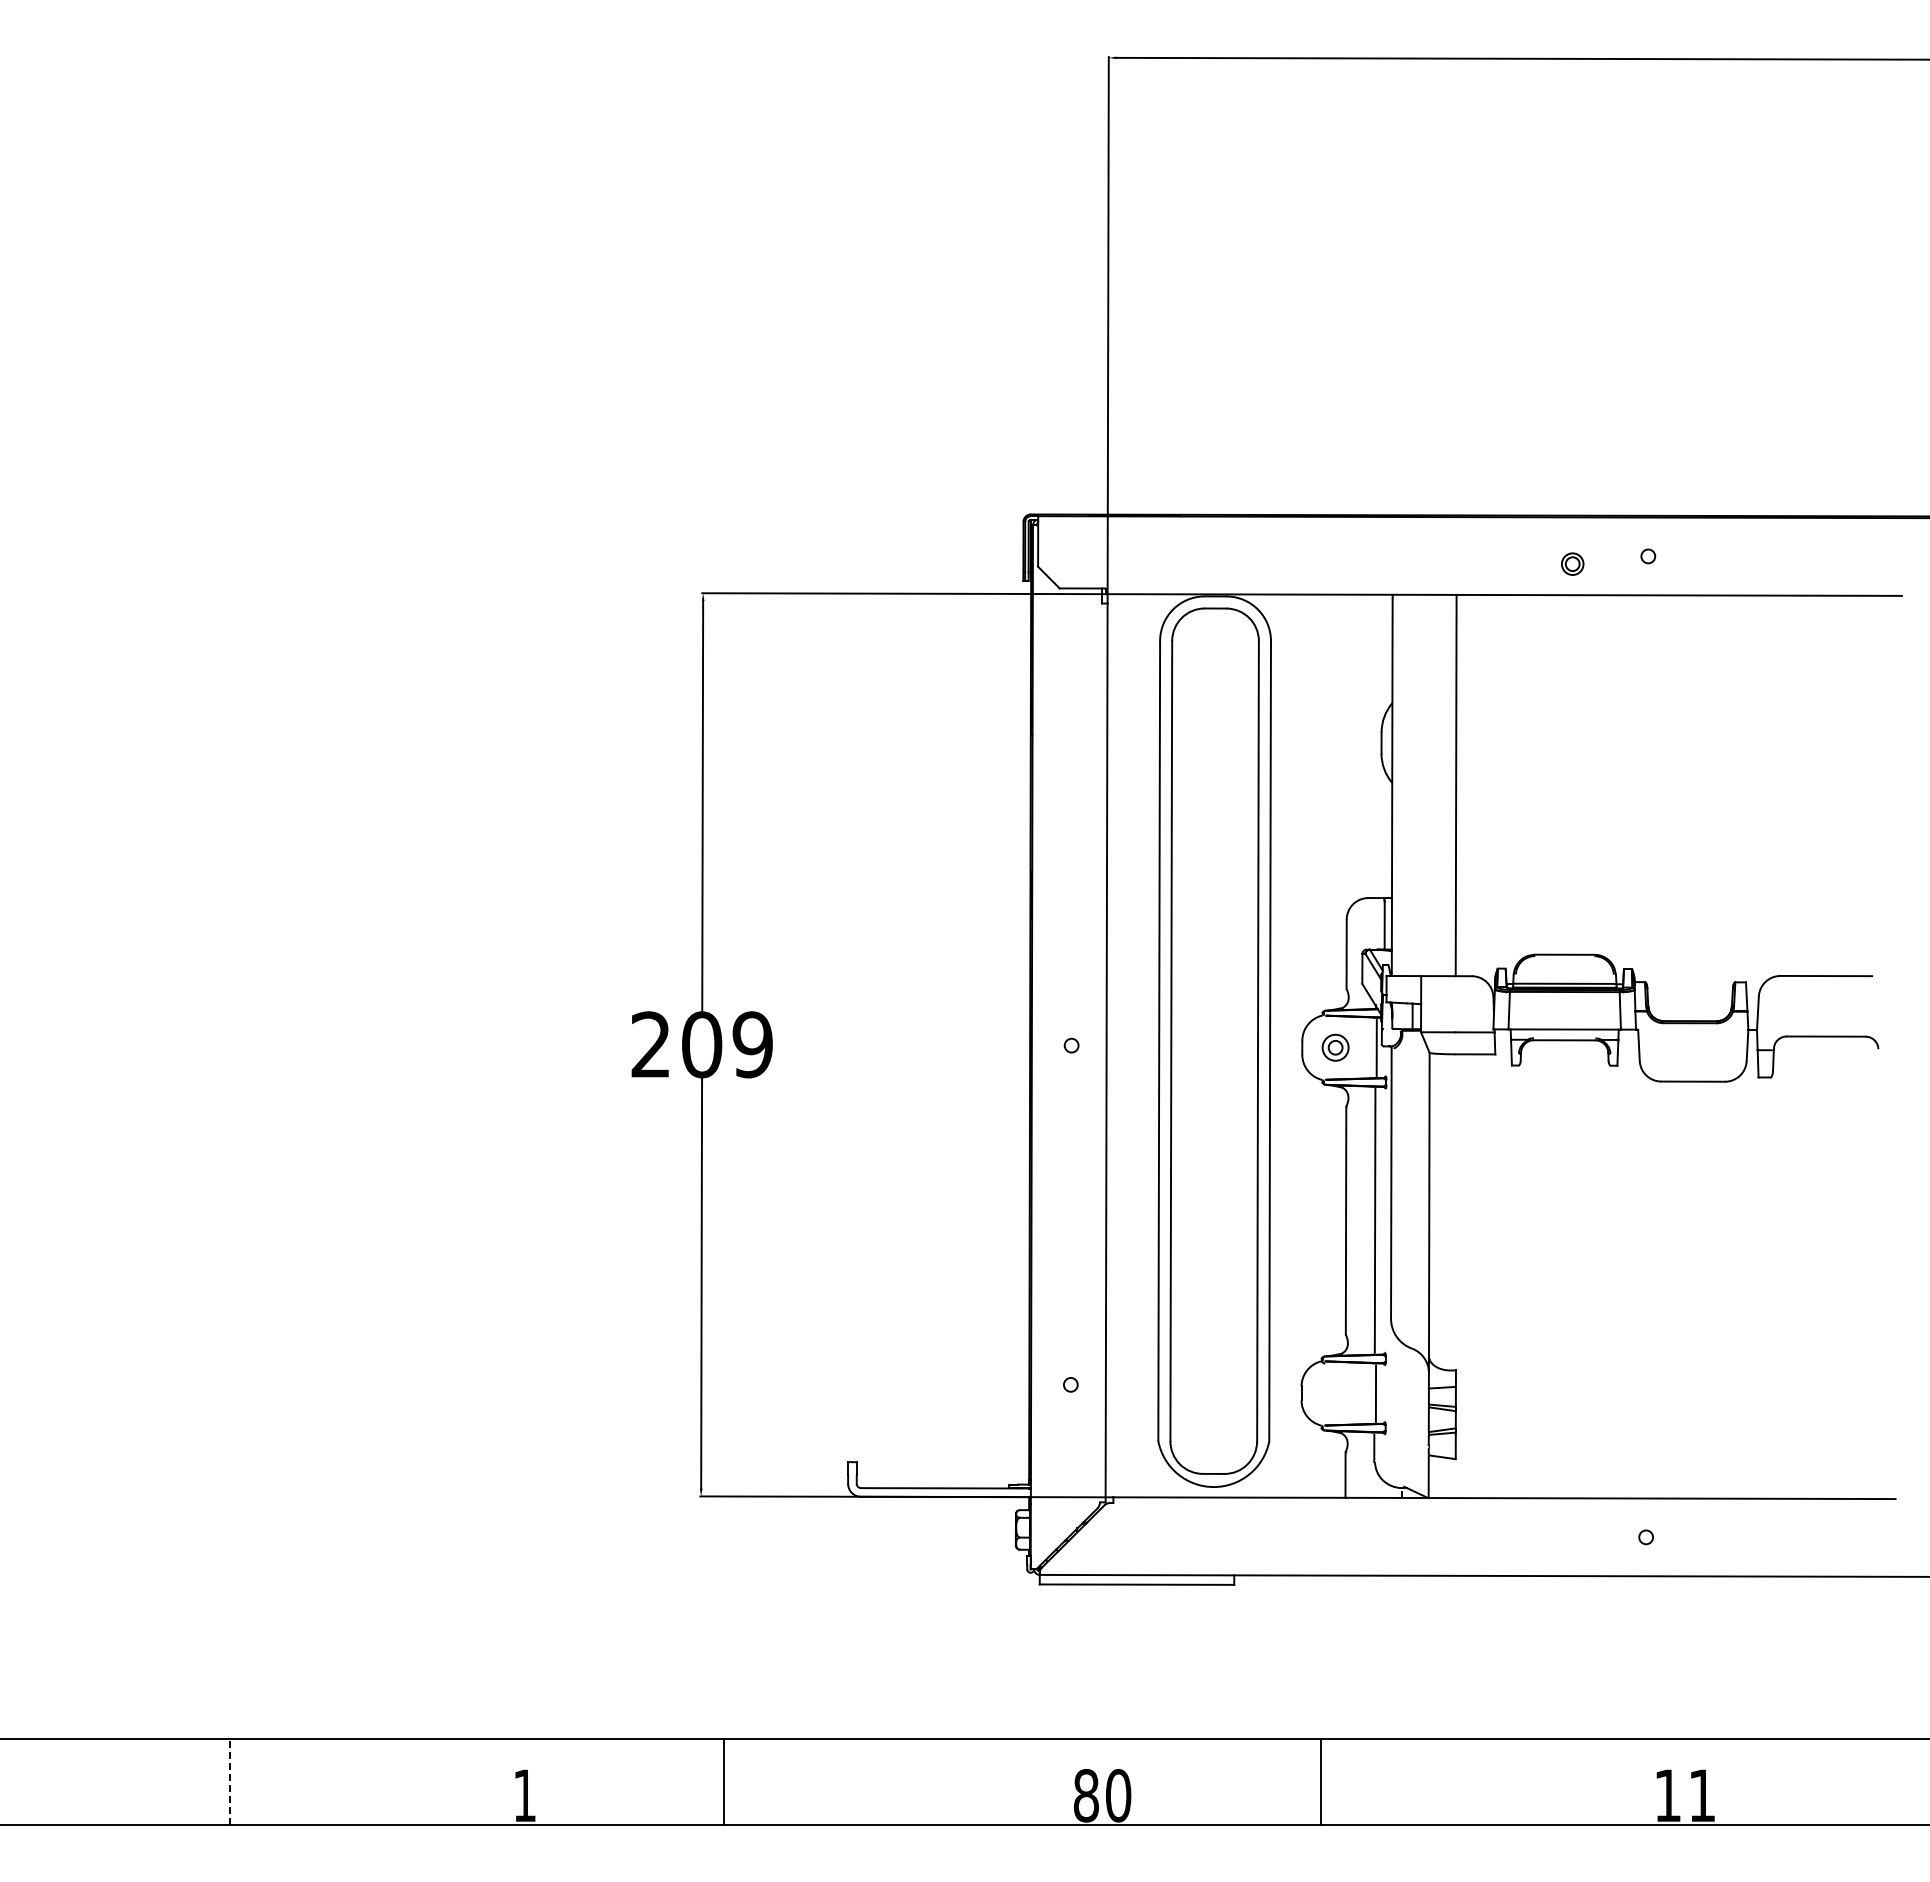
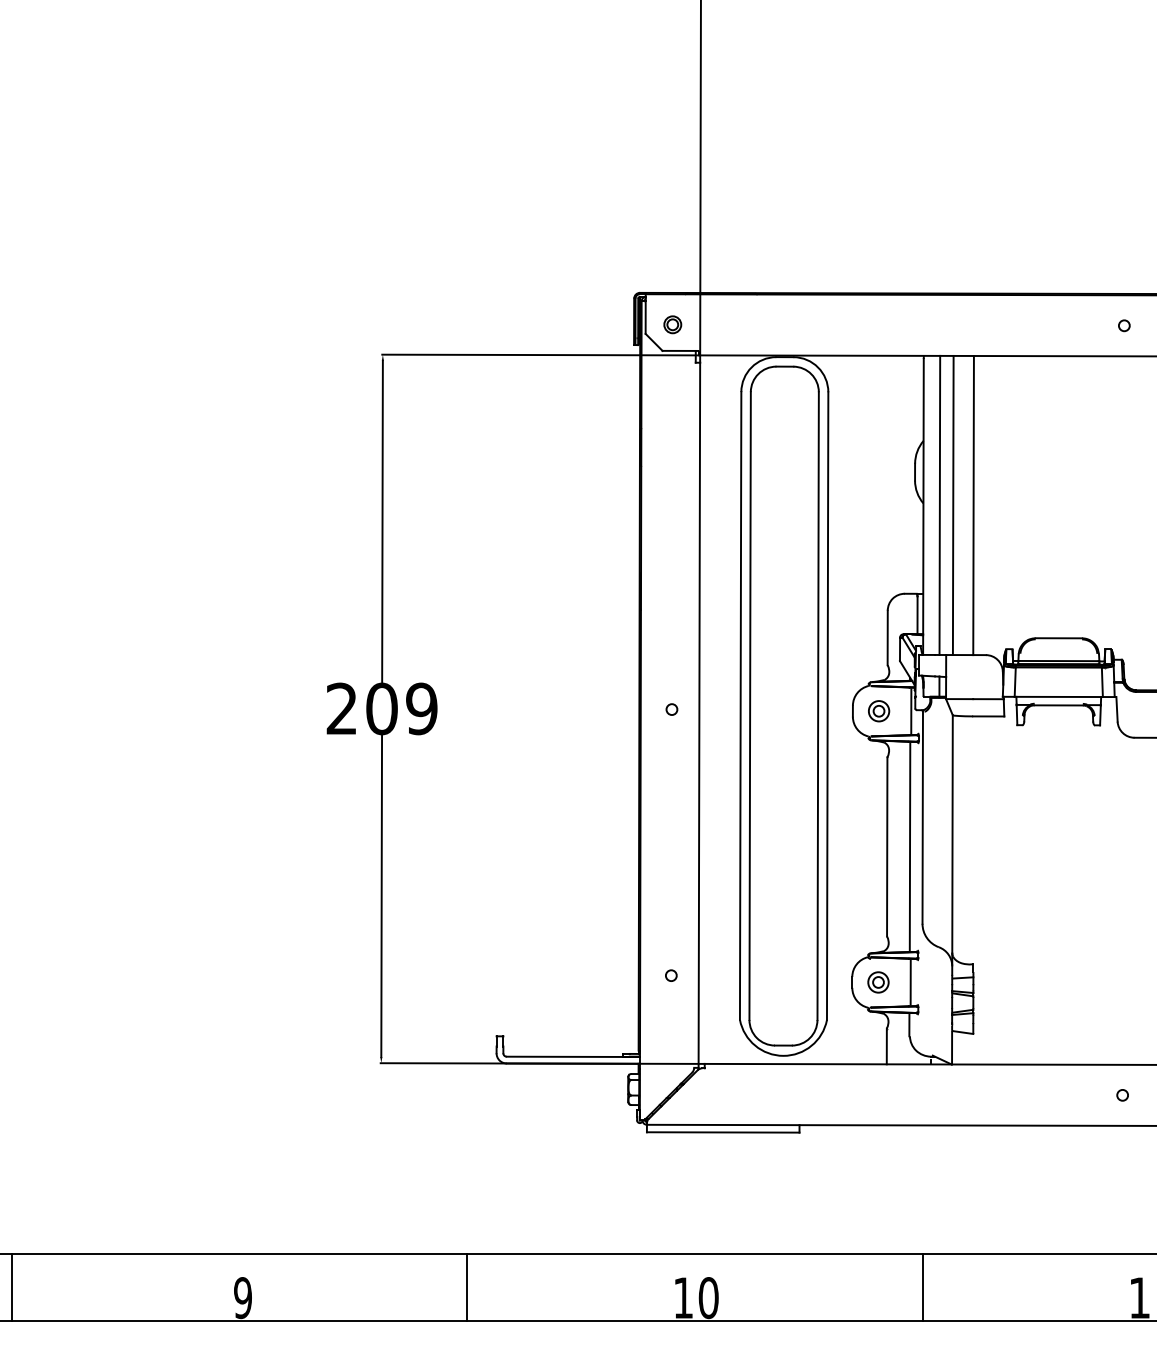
part: (1572, 563) -> (672, 324), moved
line: (1412, 785) -> (939, 505), added
line: (1429, 785) -> (952, 505), added
part: (1334, 1393) -> (878, 982), added
line: (230, 1781) -> (12, 1286), dashed -> solid
line: (723, 1781) -> (467, 1286), moved
line: (1321, 1781) -> (922, 1286), moved
text: (524, 1795) -> (242, 1297), 1 -> 9
text: (1086, 1795) -> (683, 1297), 80 -> 10

